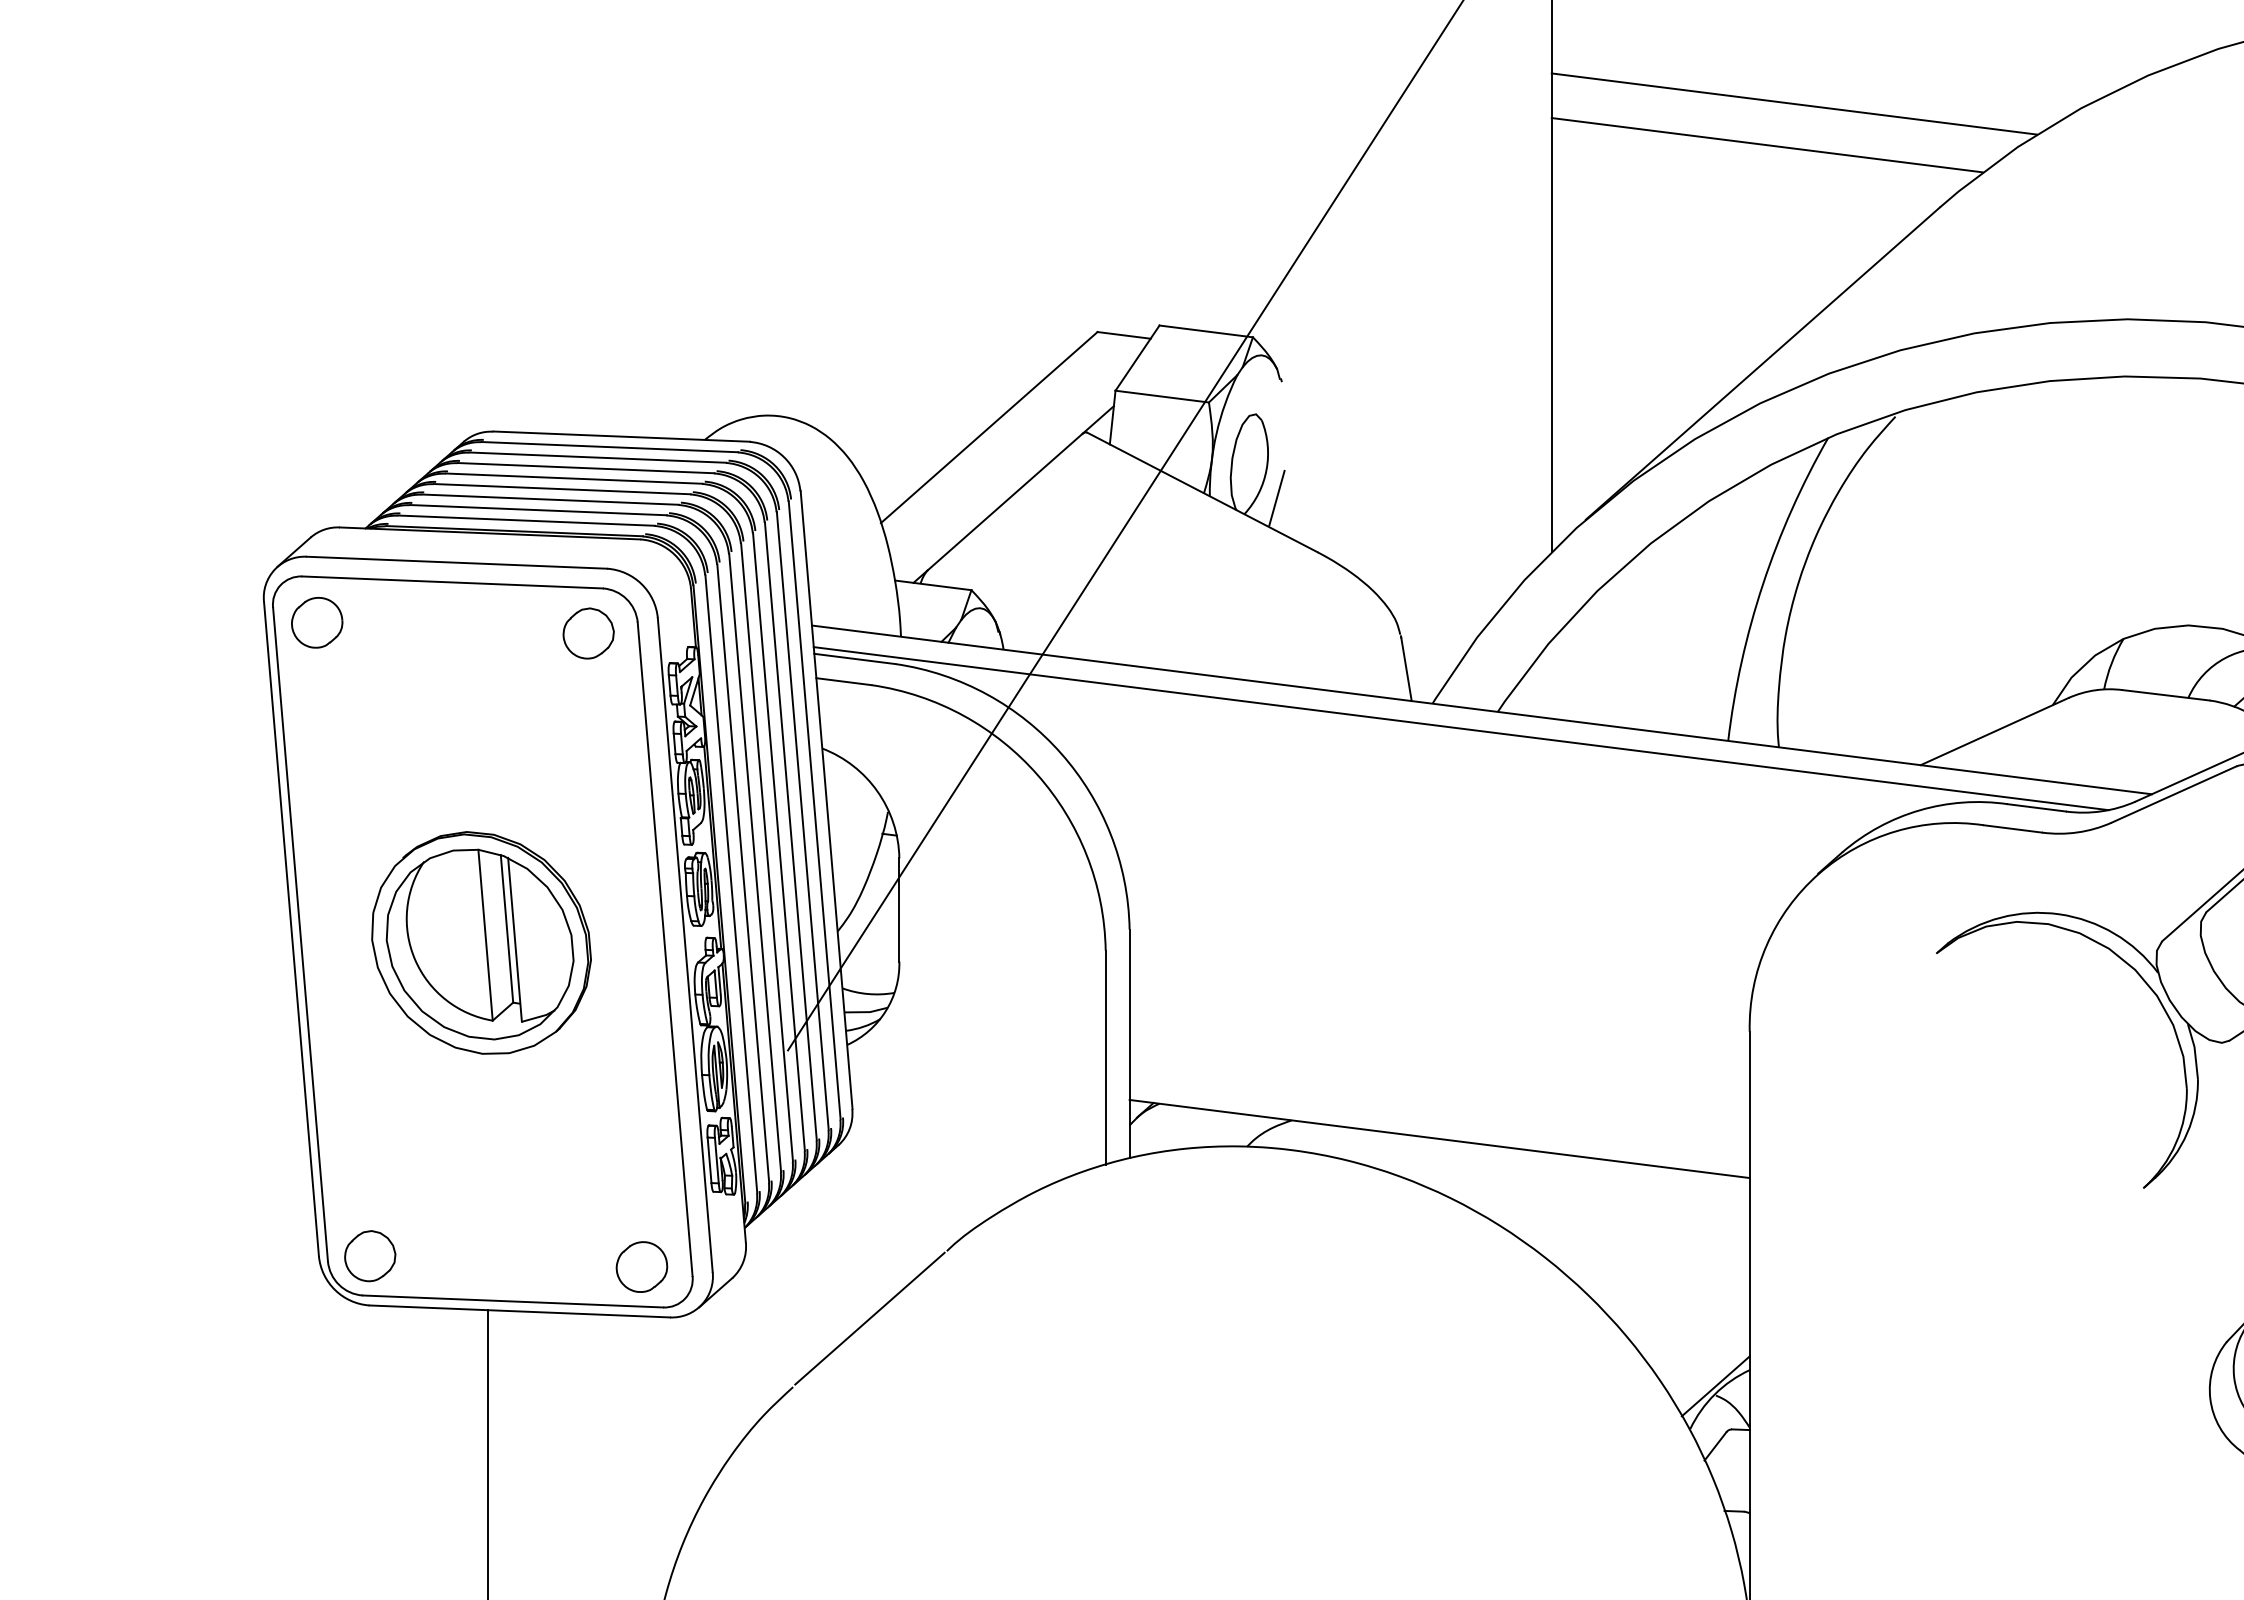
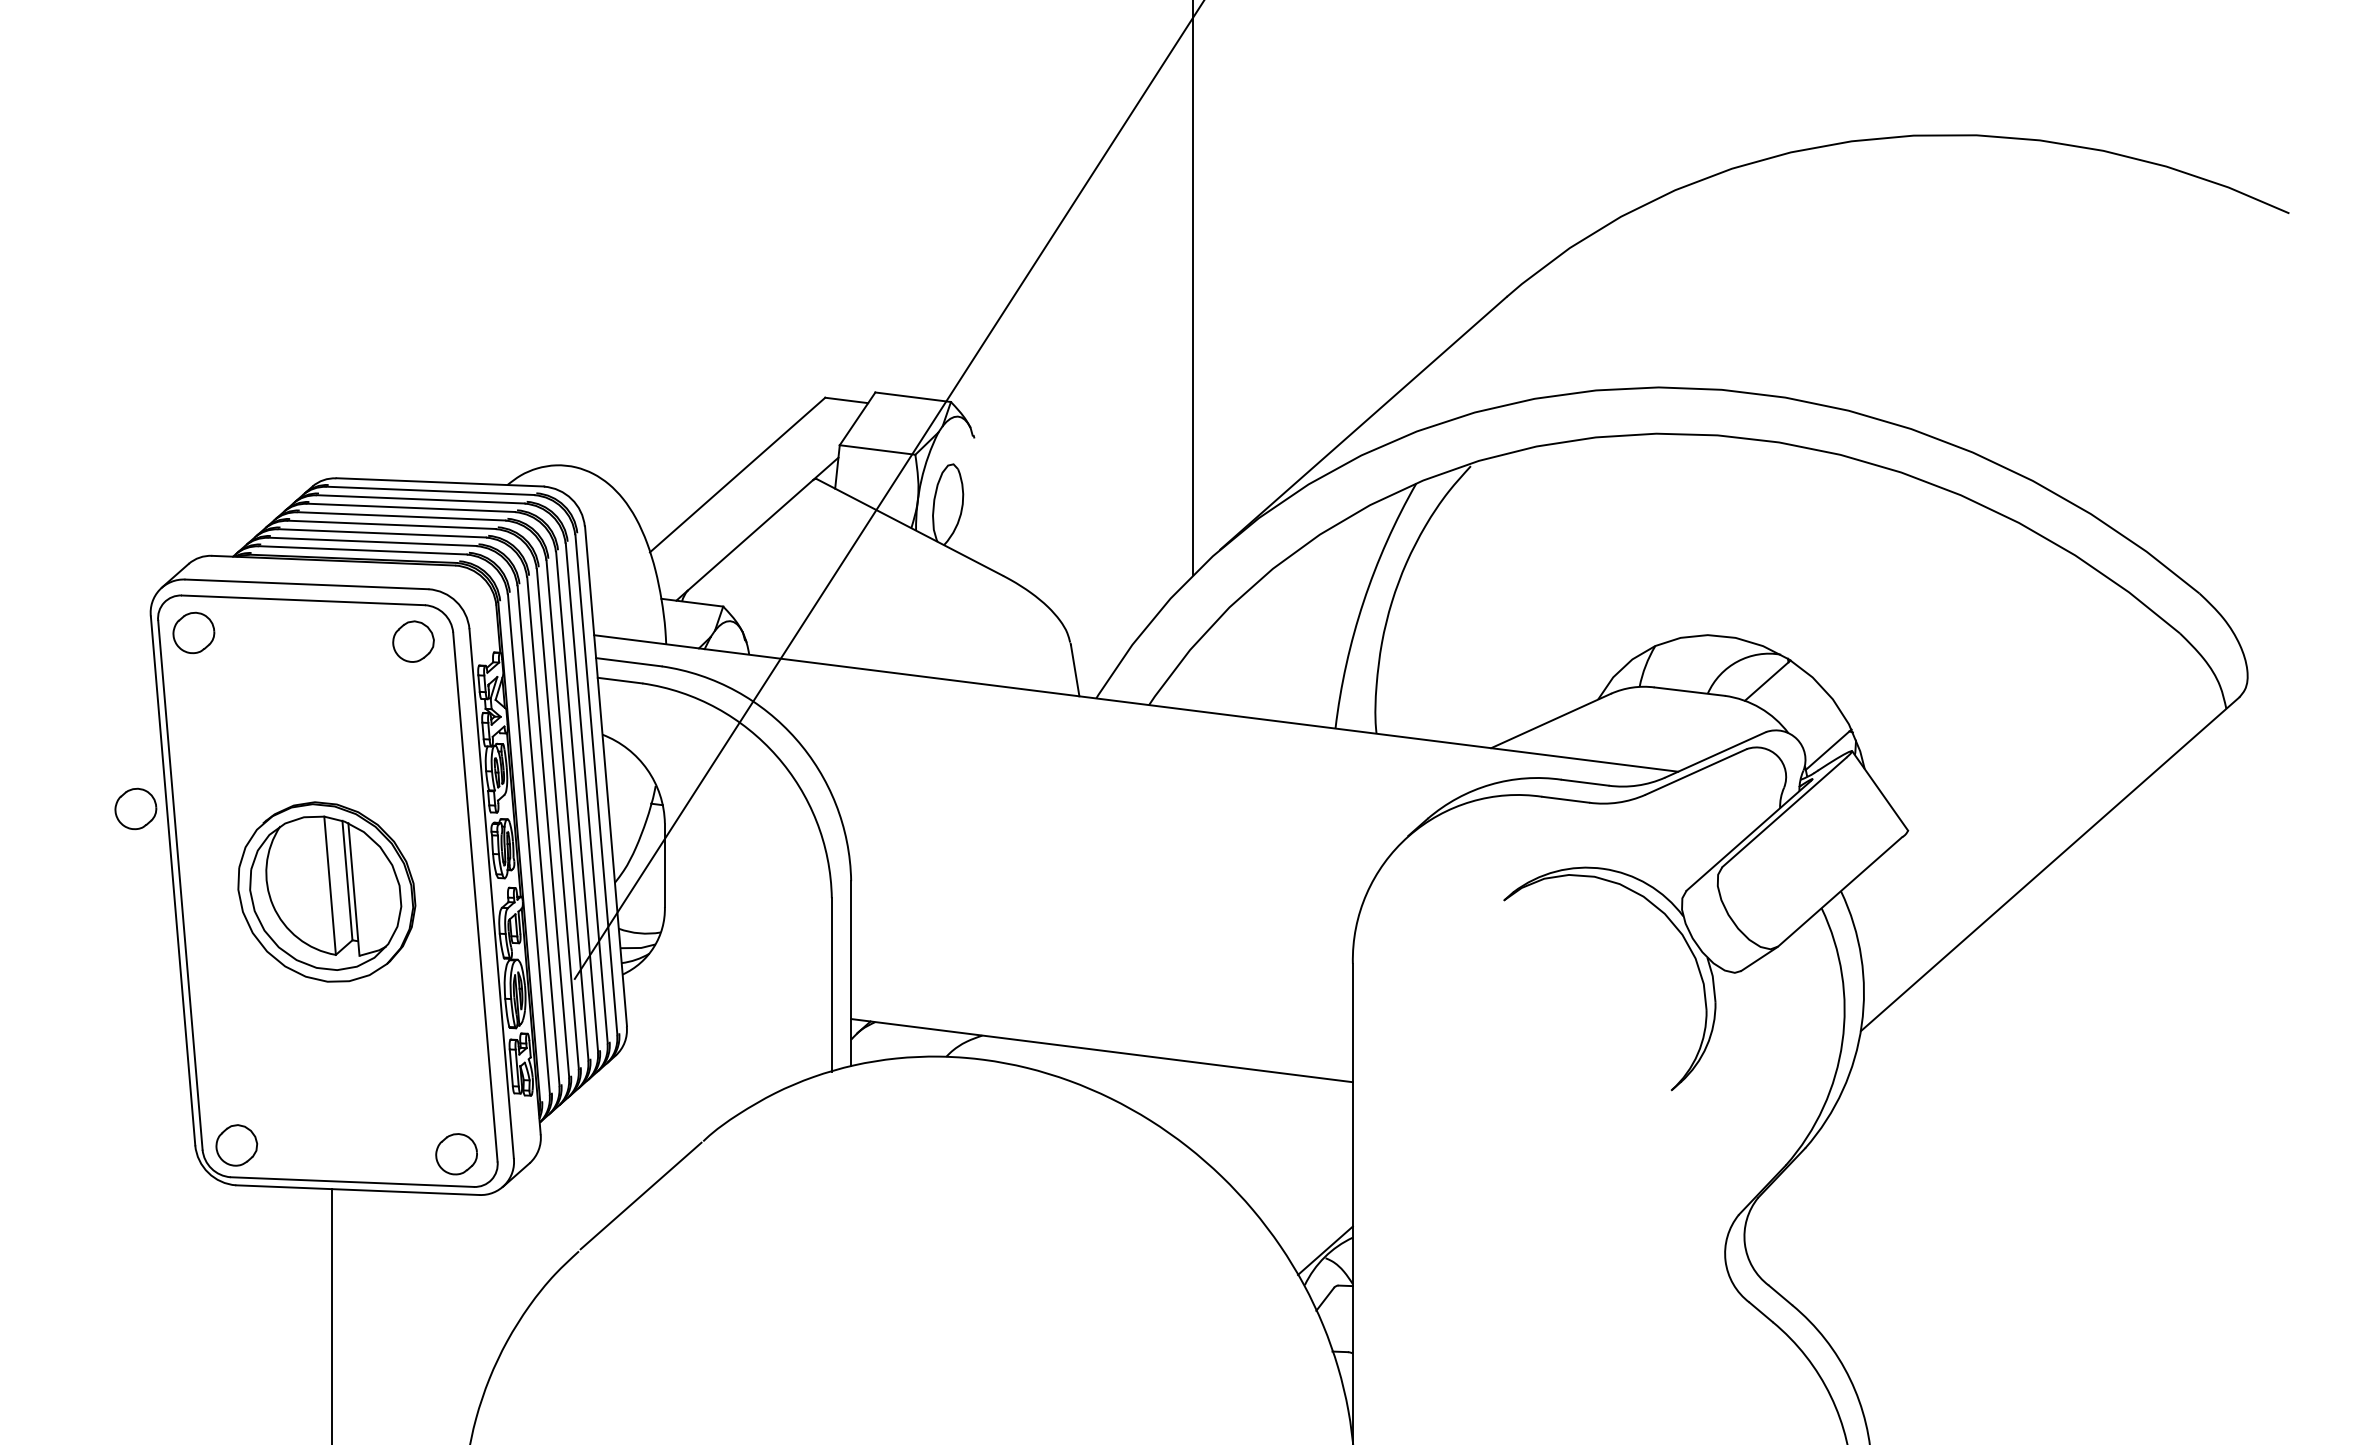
line: (1793, 103) -> (1388, 212), removed
line: (1766, 145) -> (1366, 246), removed
line: (1277, 498) -> (970, 532), removed
line: (1461, 728) -> (1119, 718), removed
part: (245, 839) -> (135, 808), added

